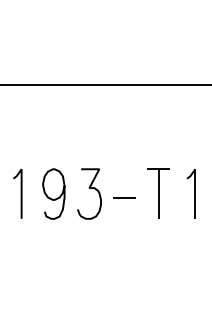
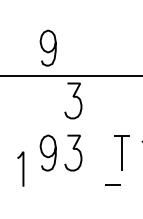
curve: (50, 48) -> (45, 50), added
curve: (89, 114) -> (73, 97), added
line: (20, 193) -> (22, 168), moved
line: (124, 197) -> (113, 185), moved

